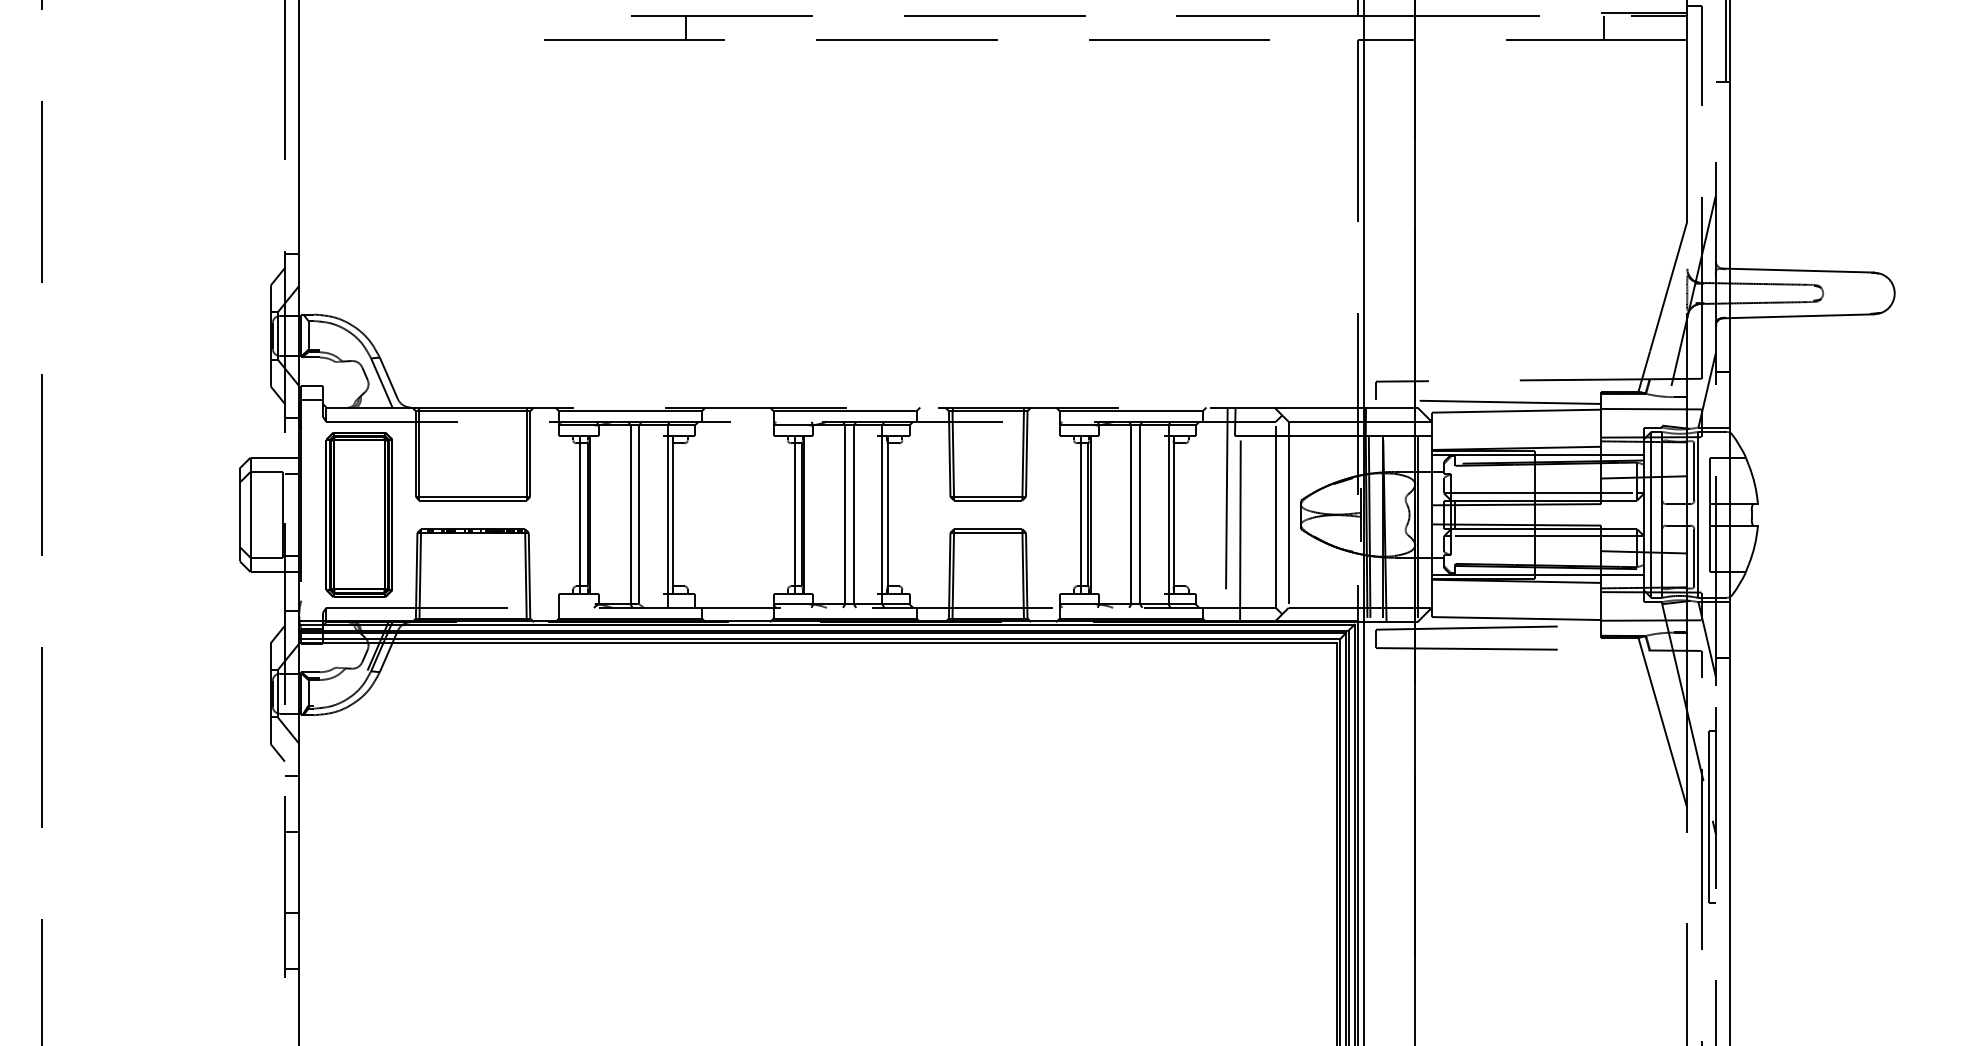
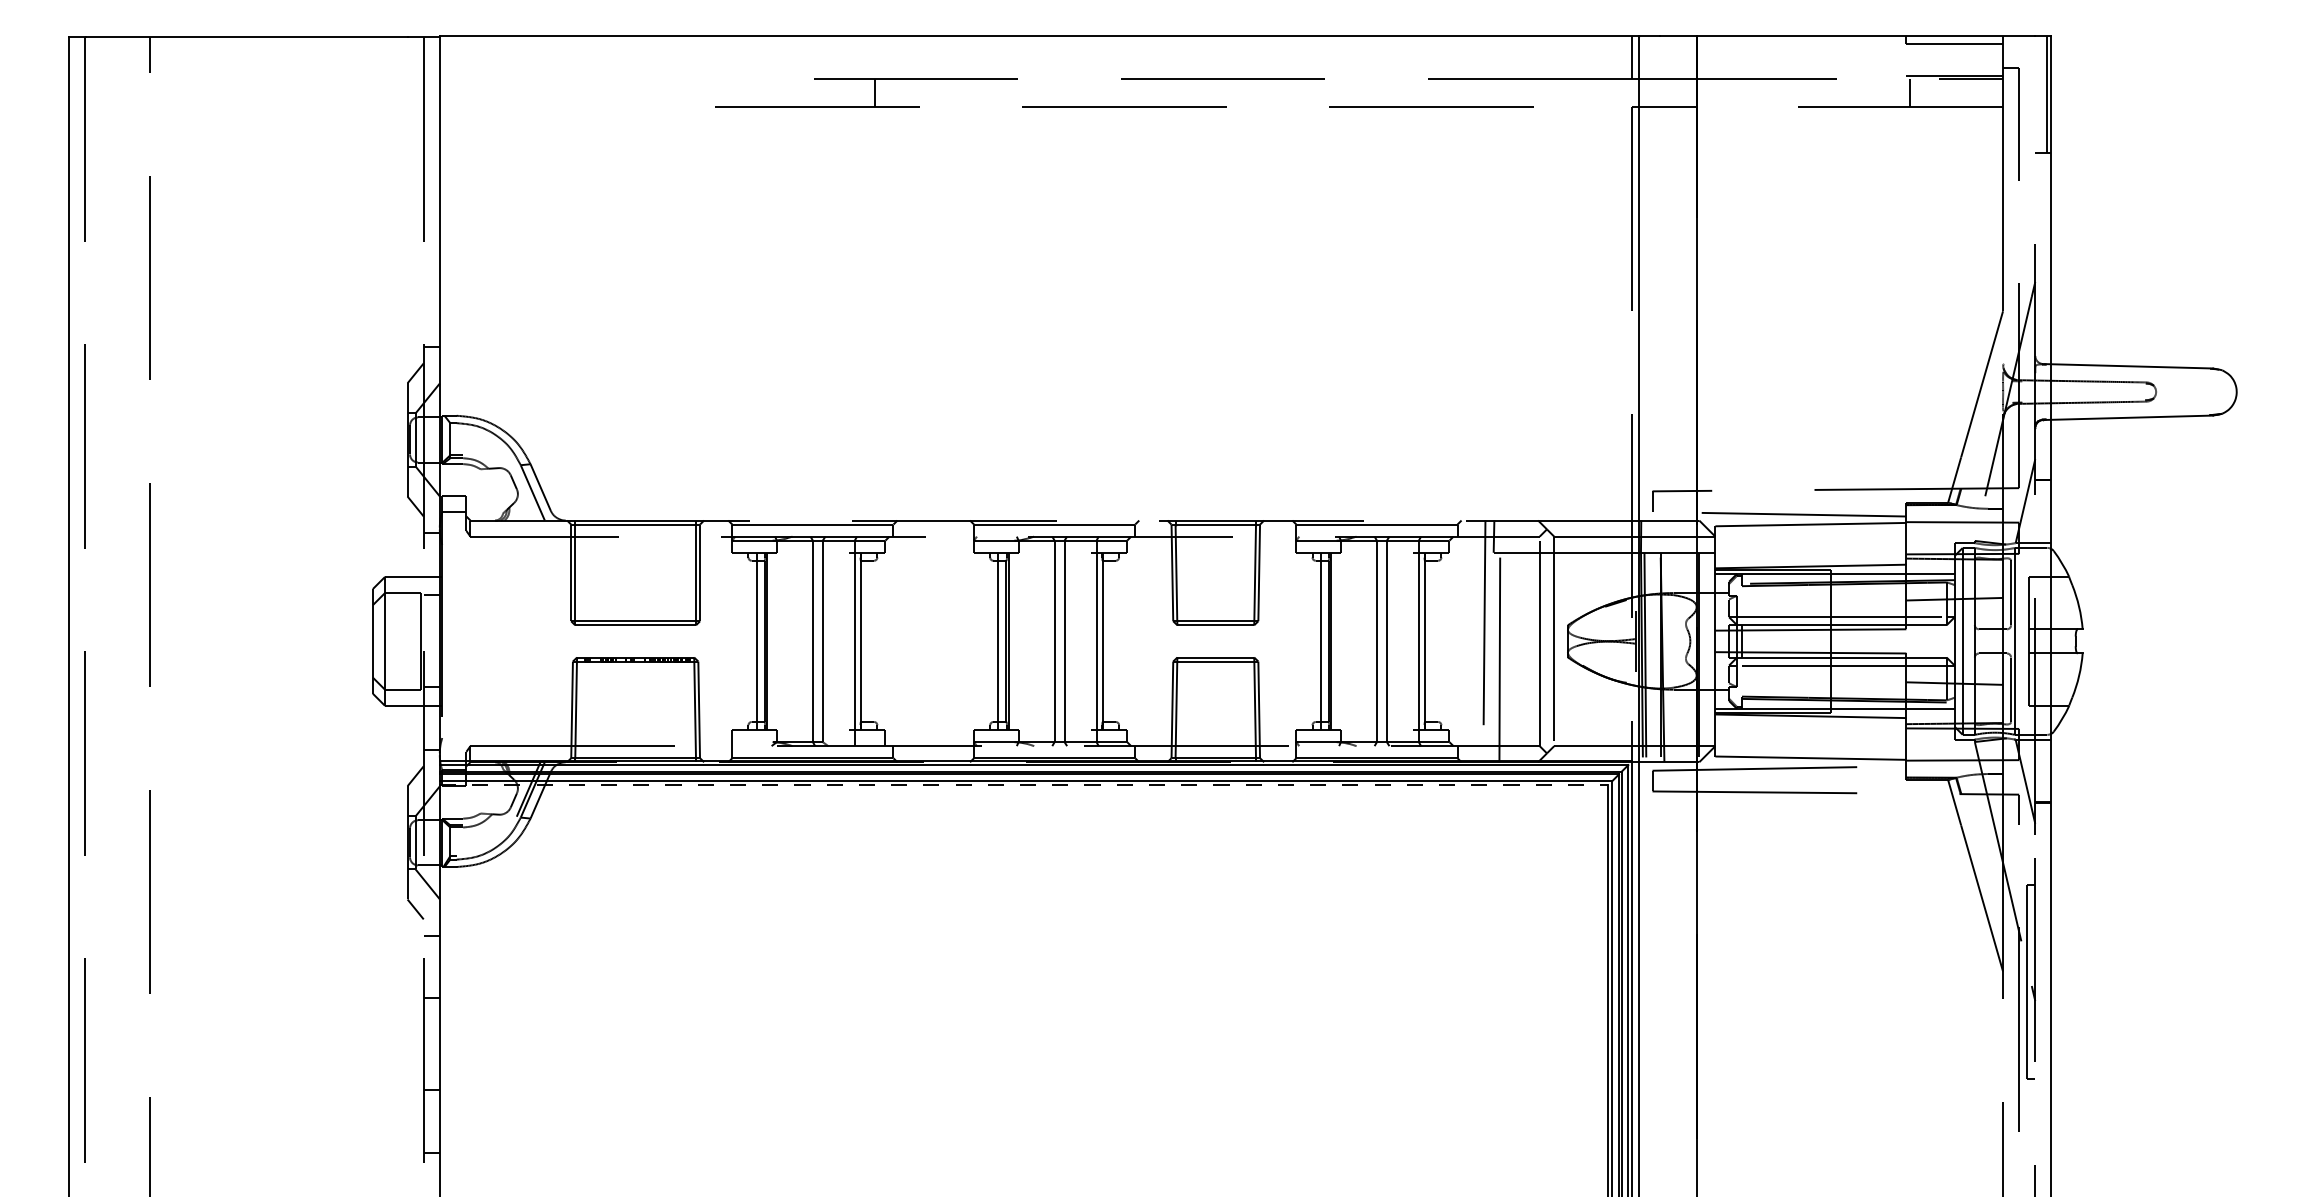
part: (359, 514) -> (507, 641), removed
line: (818, 642) -> (1024, 785), solid -> dashed

